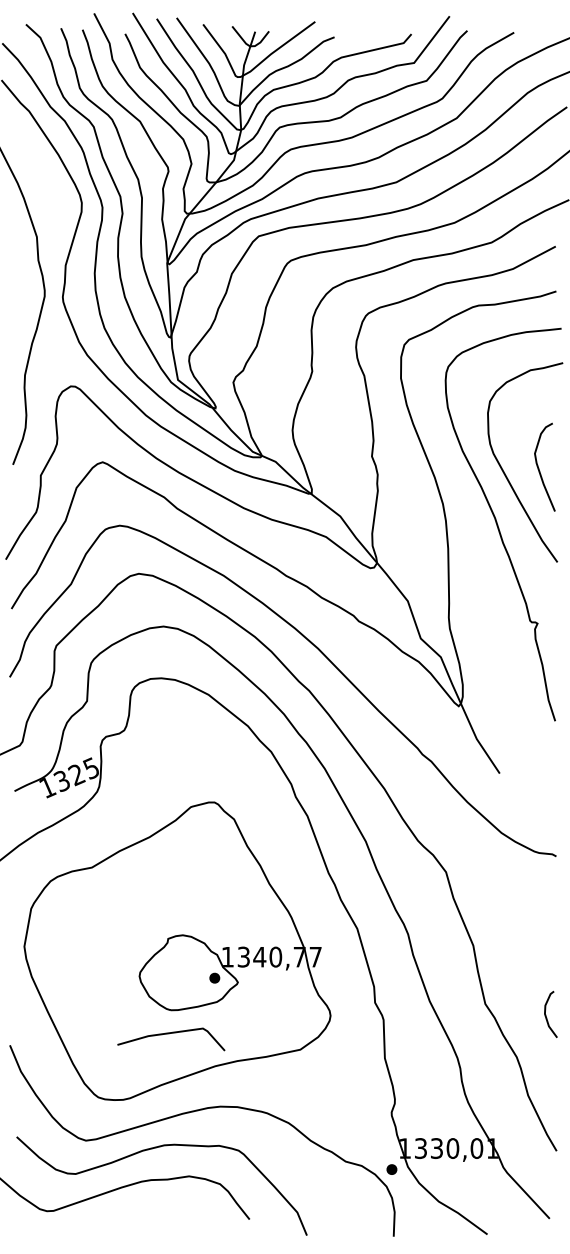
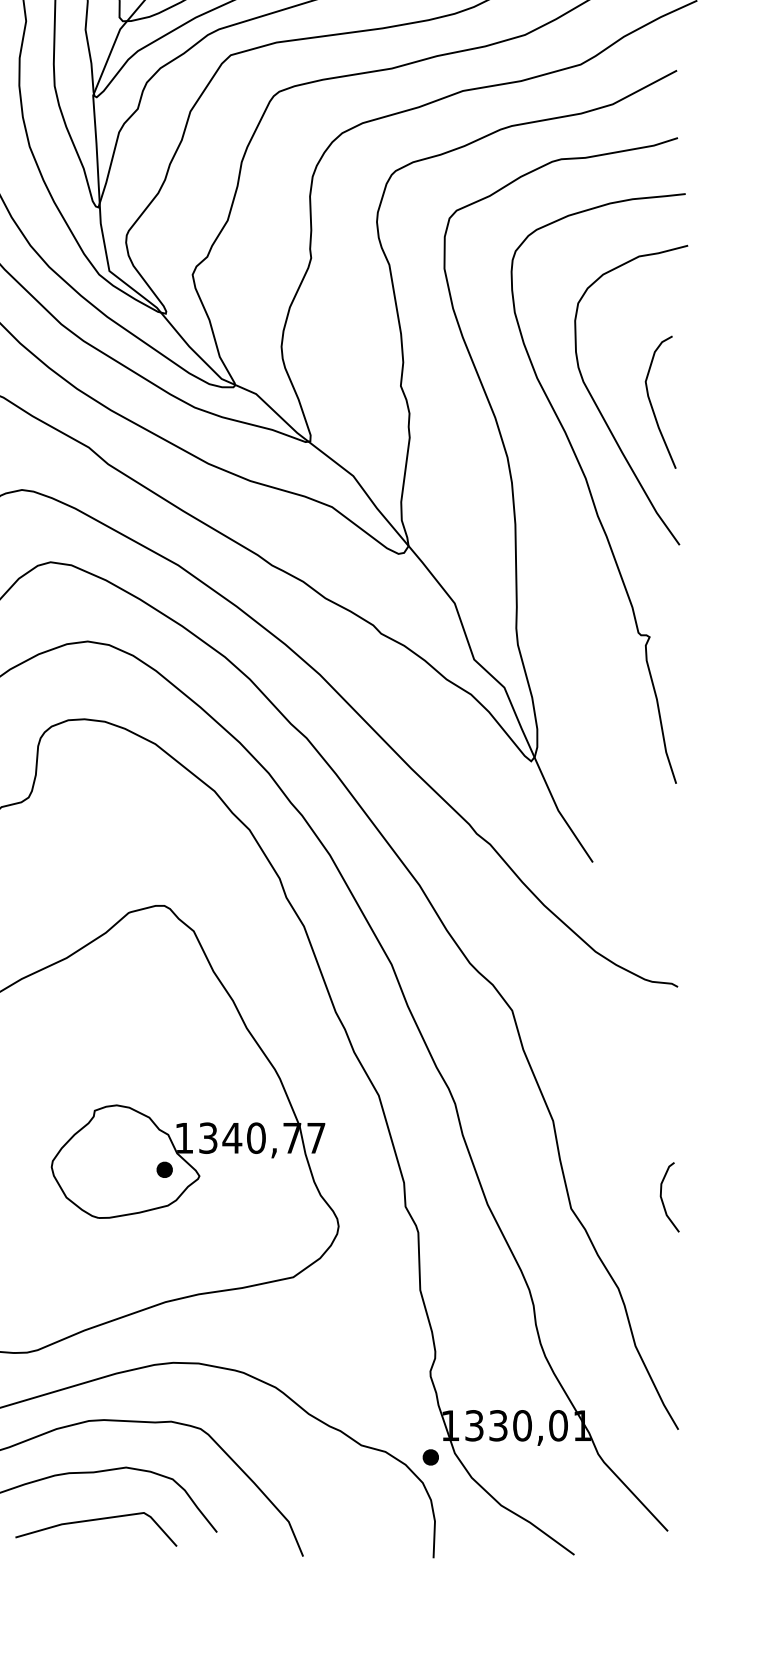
curve: (546, 1014) -> (663, 1197), moved
line: (169, 1034) -> (93, 1521), moved

